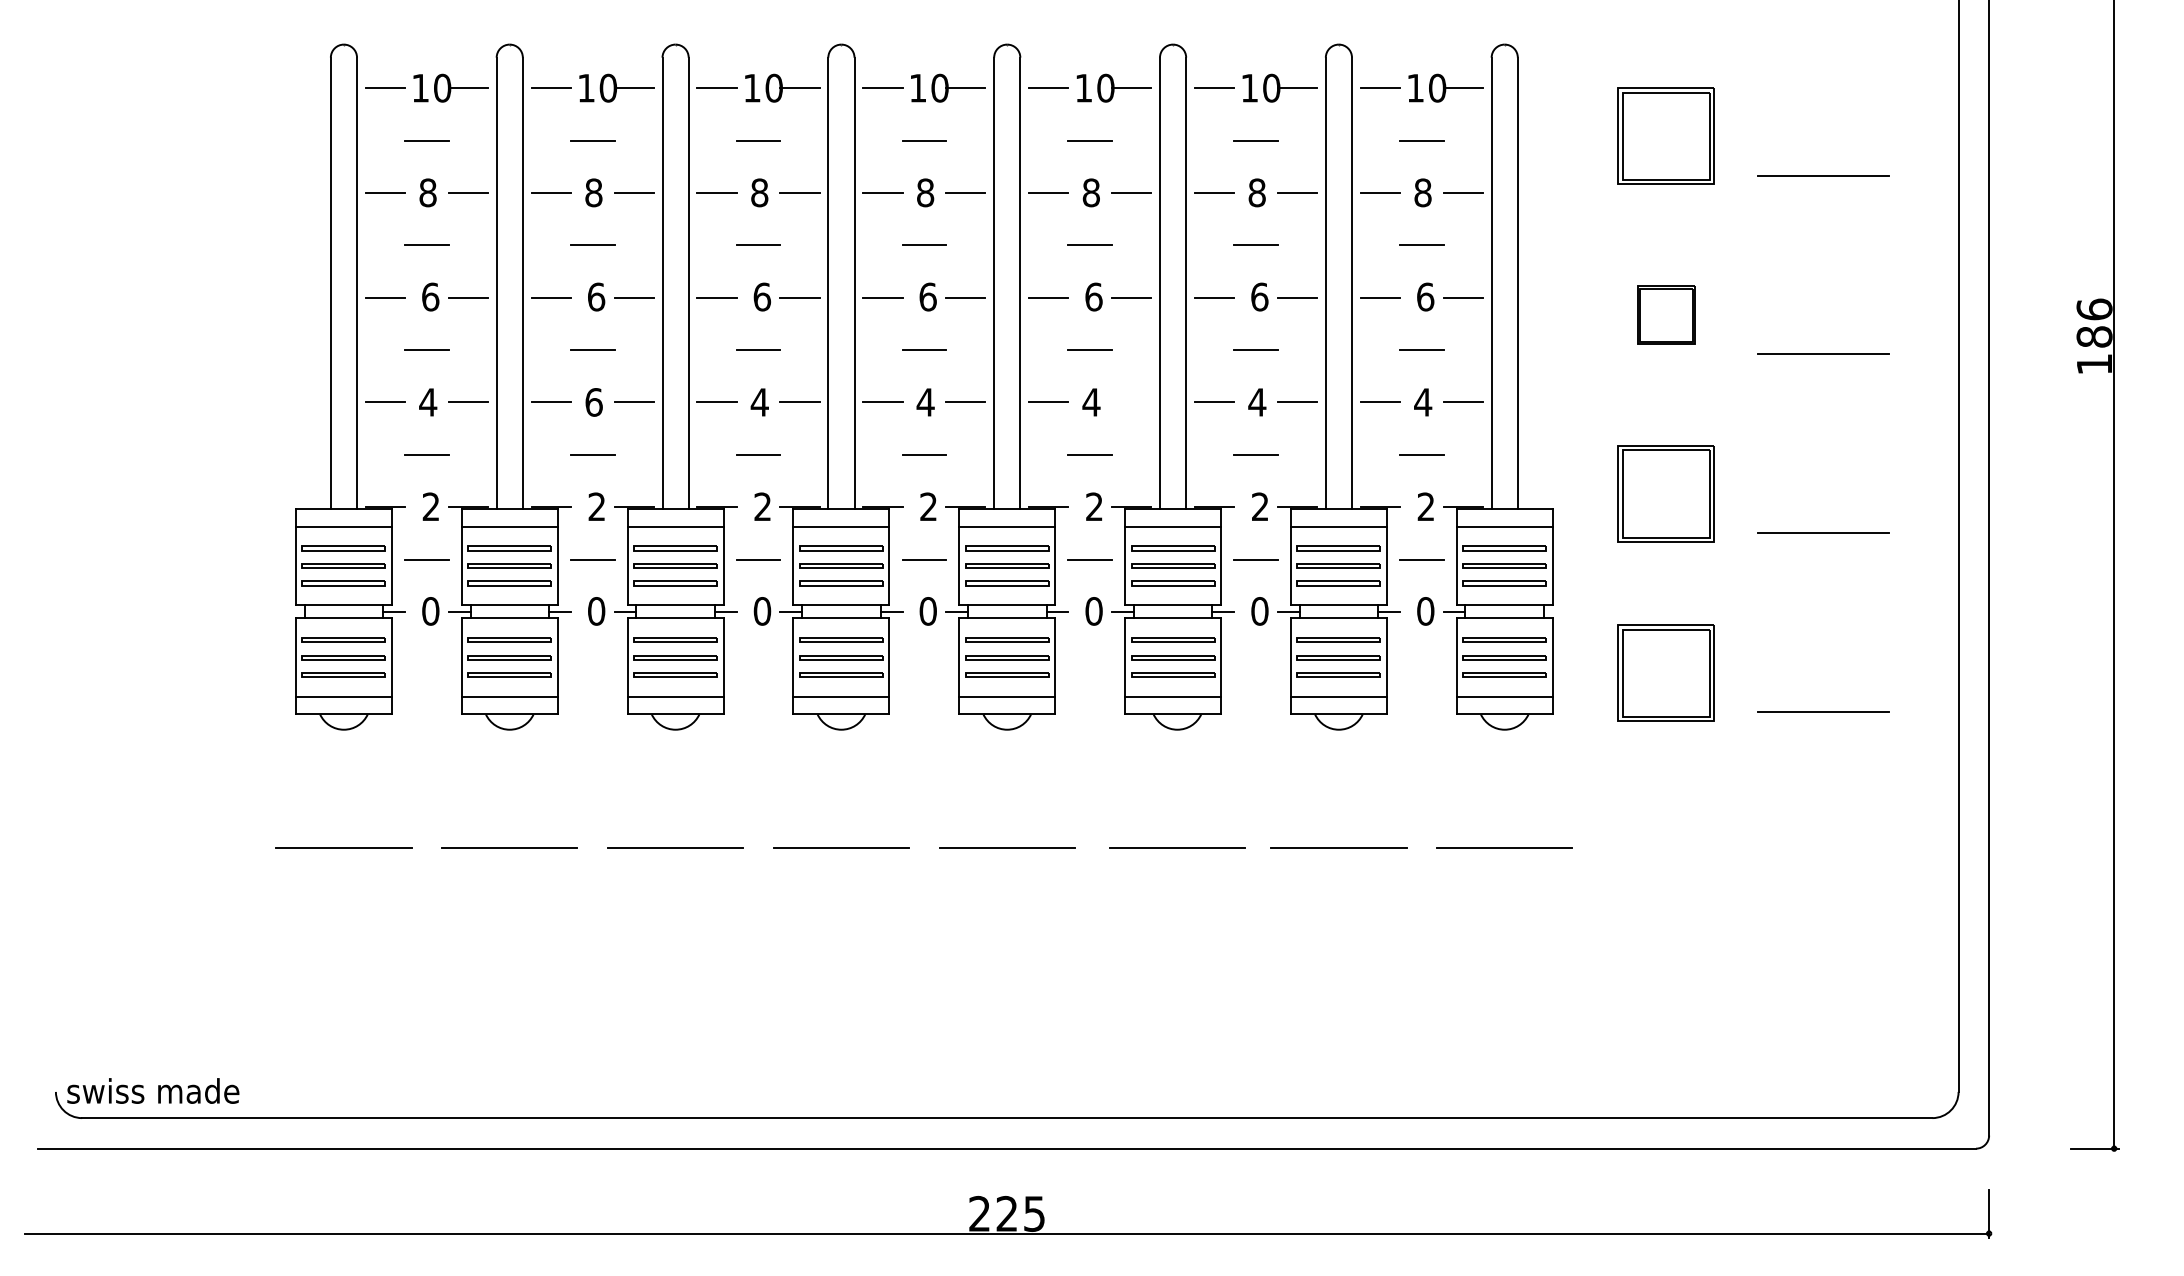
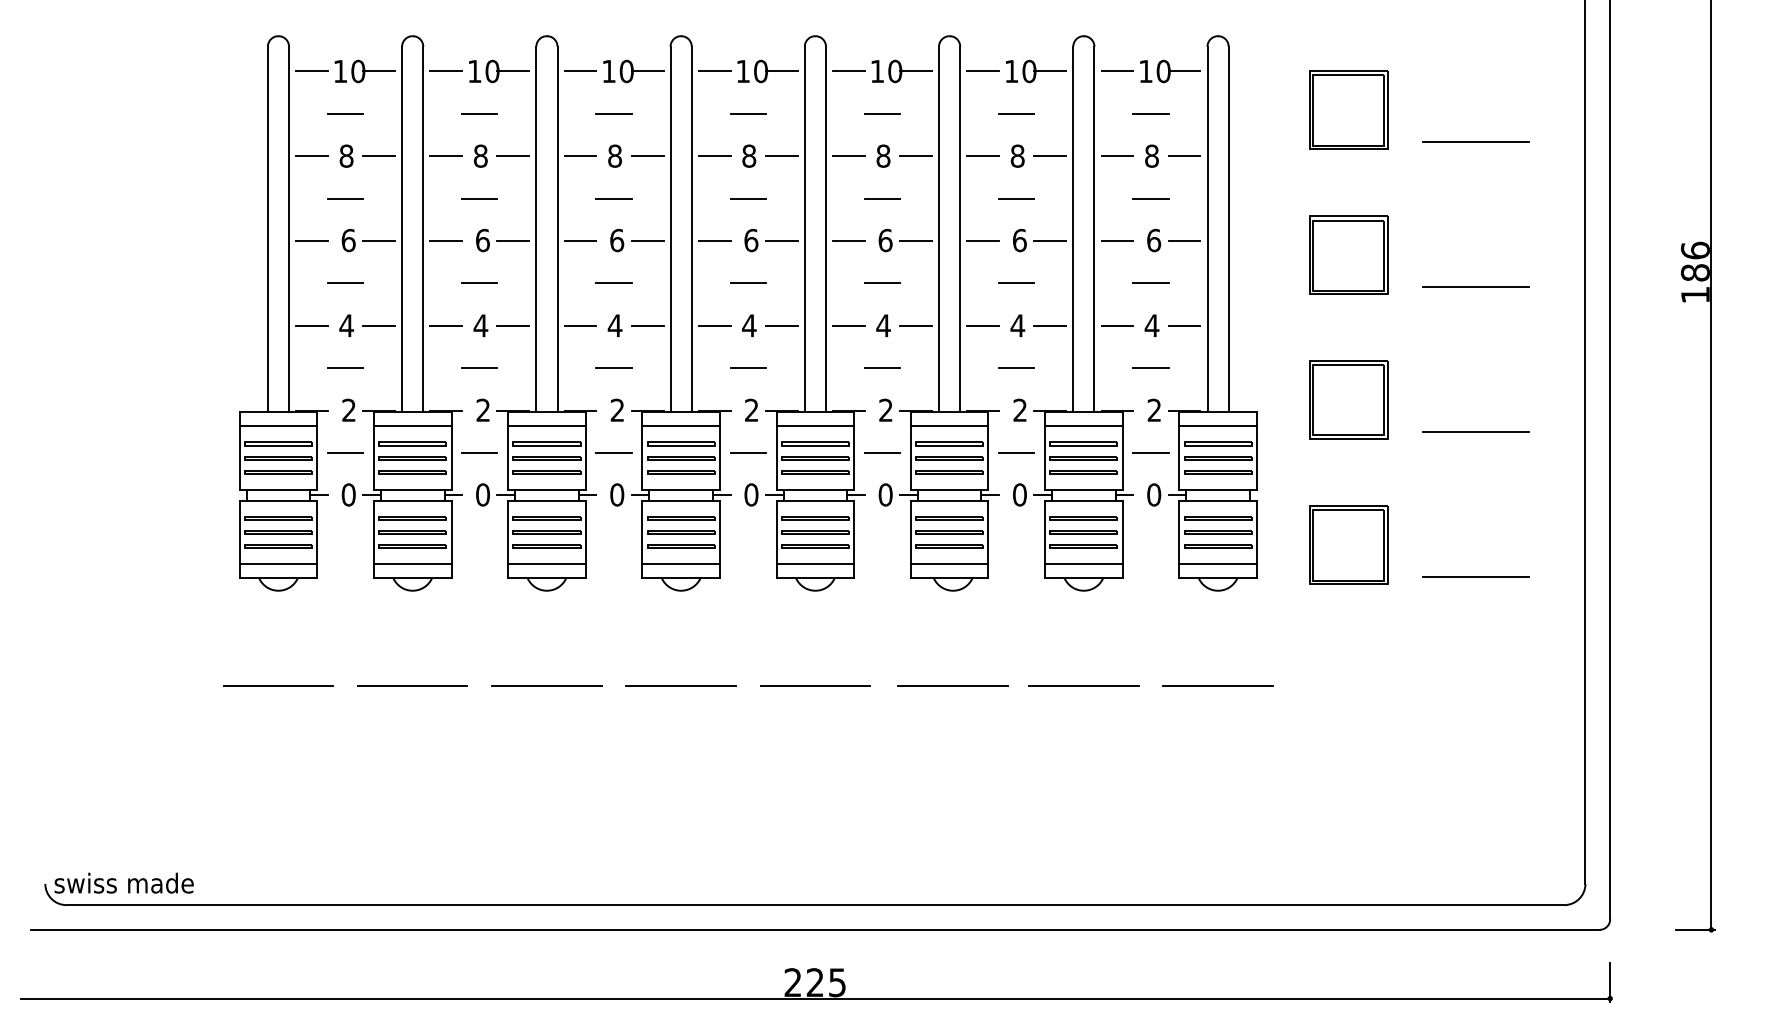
part: (1665, 314) -> (1348, 254), size x1.67
text: (593, 402) -> (480, 325), 6 -> 4
line: (1130, 402) -> (915, 325), added

